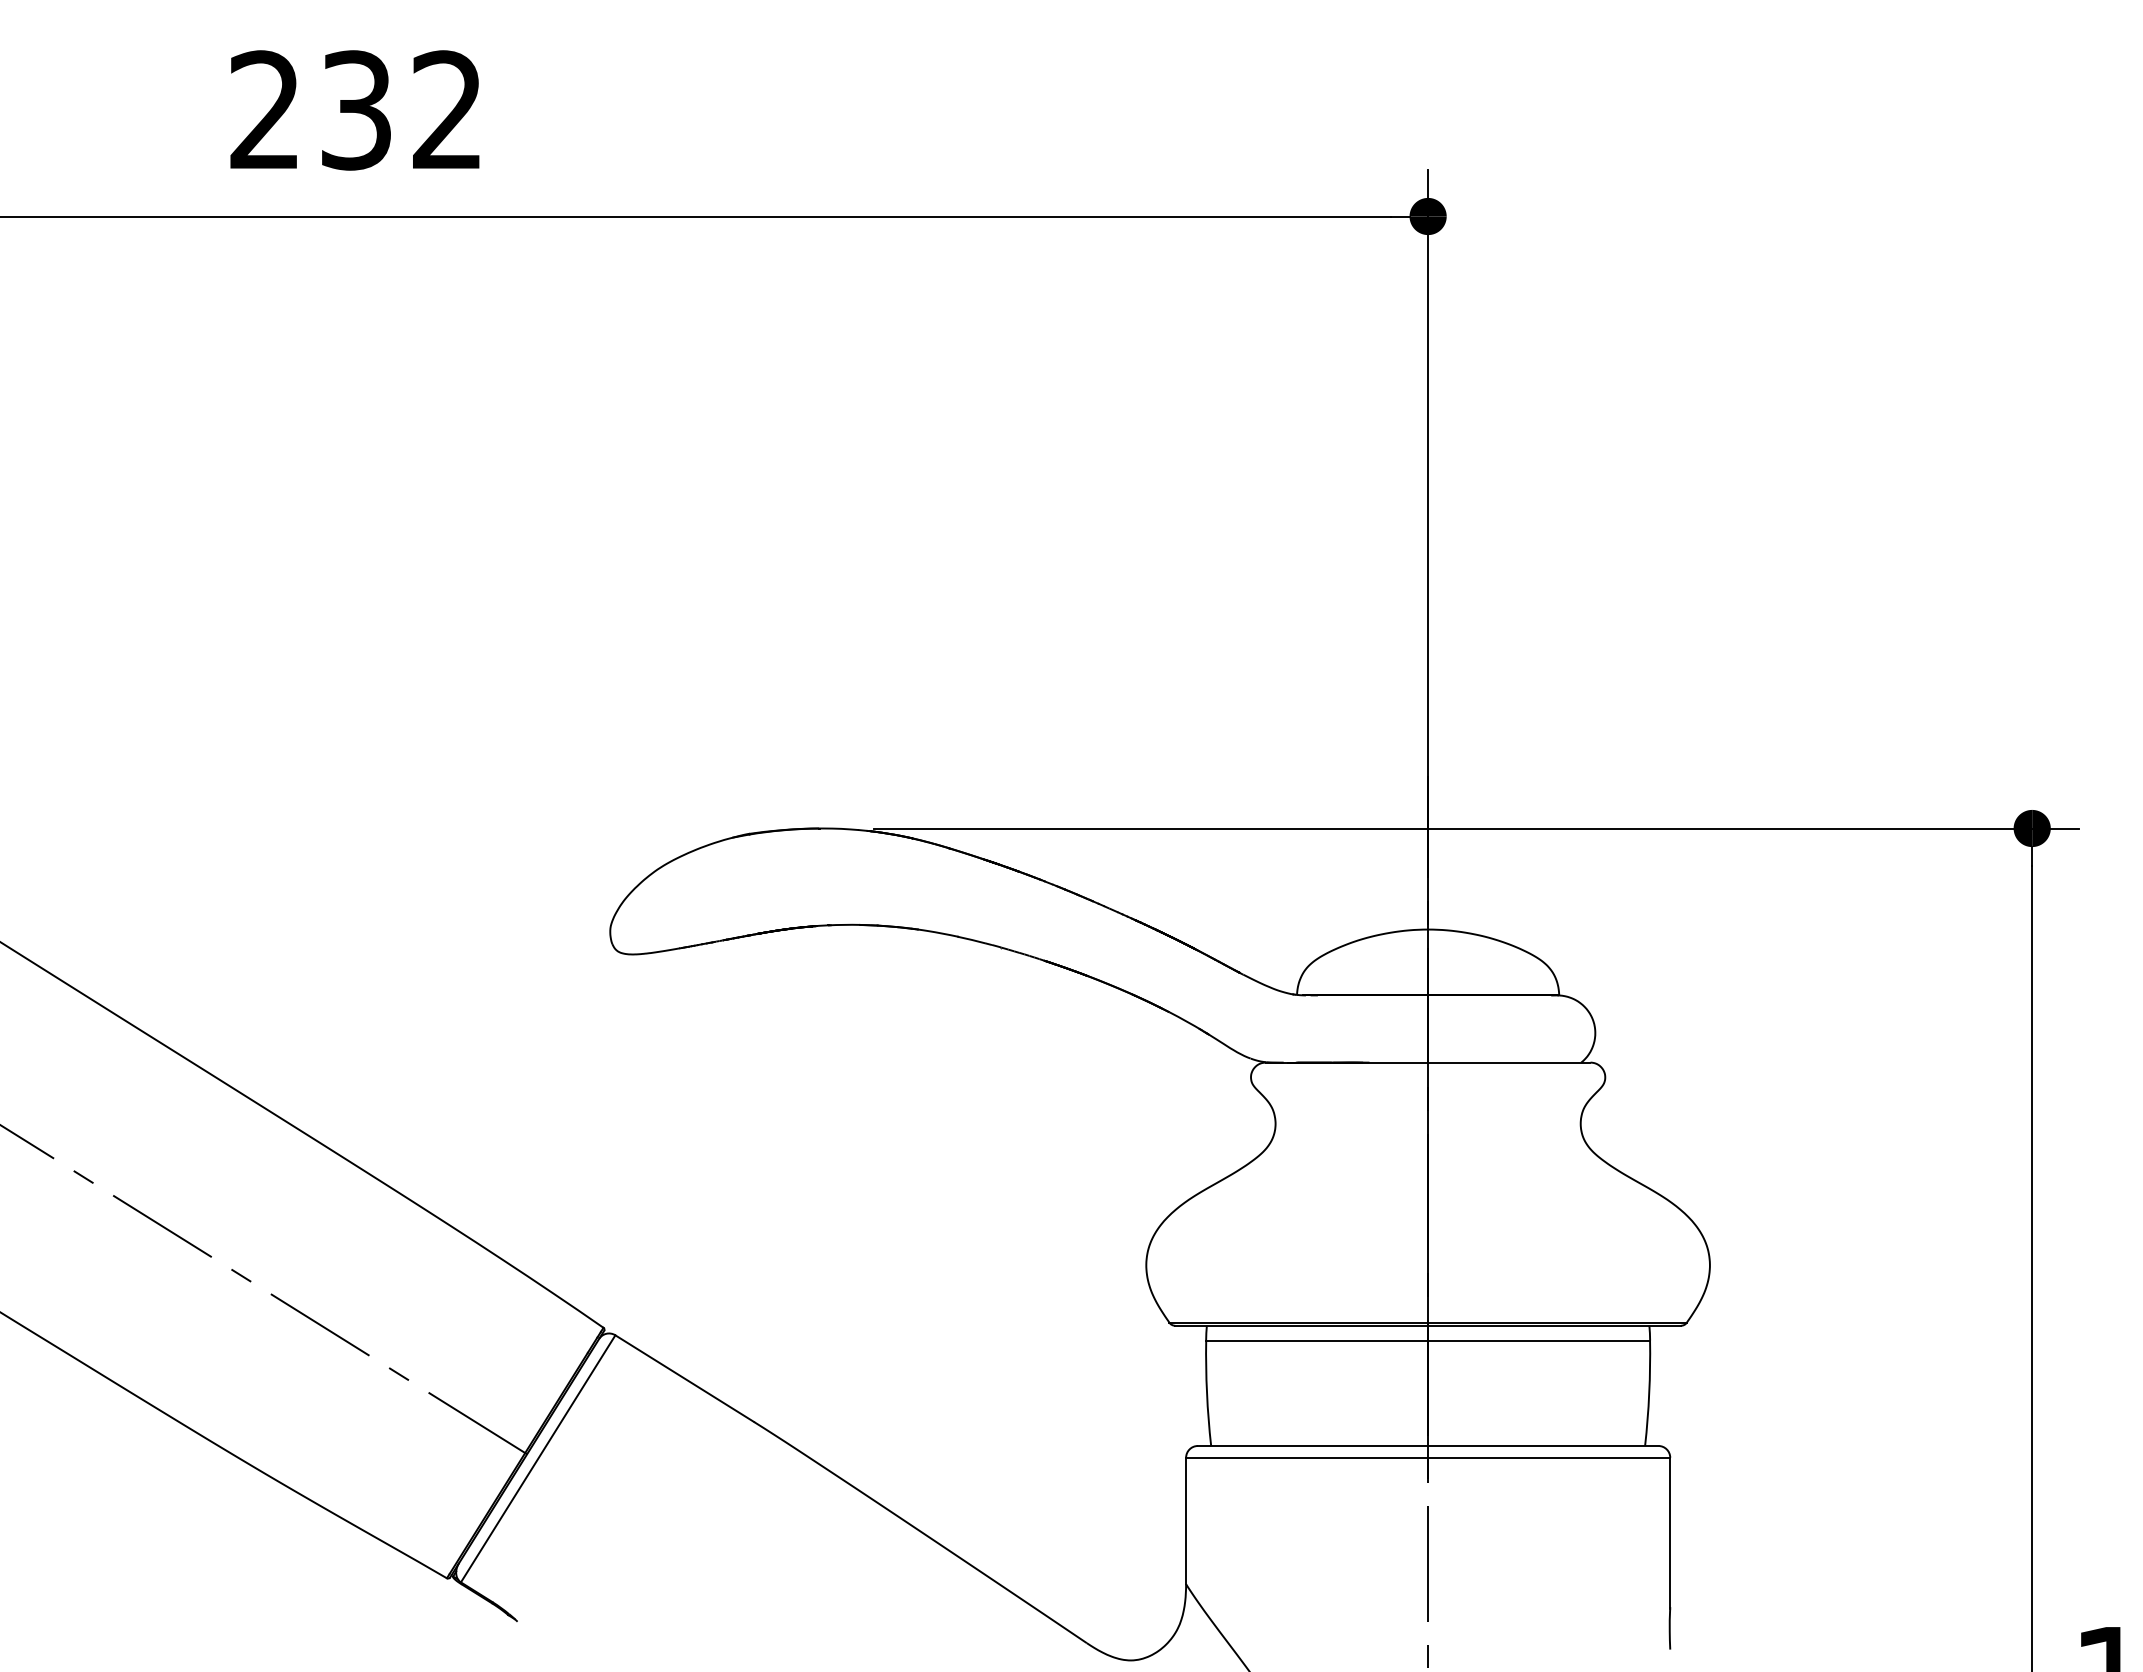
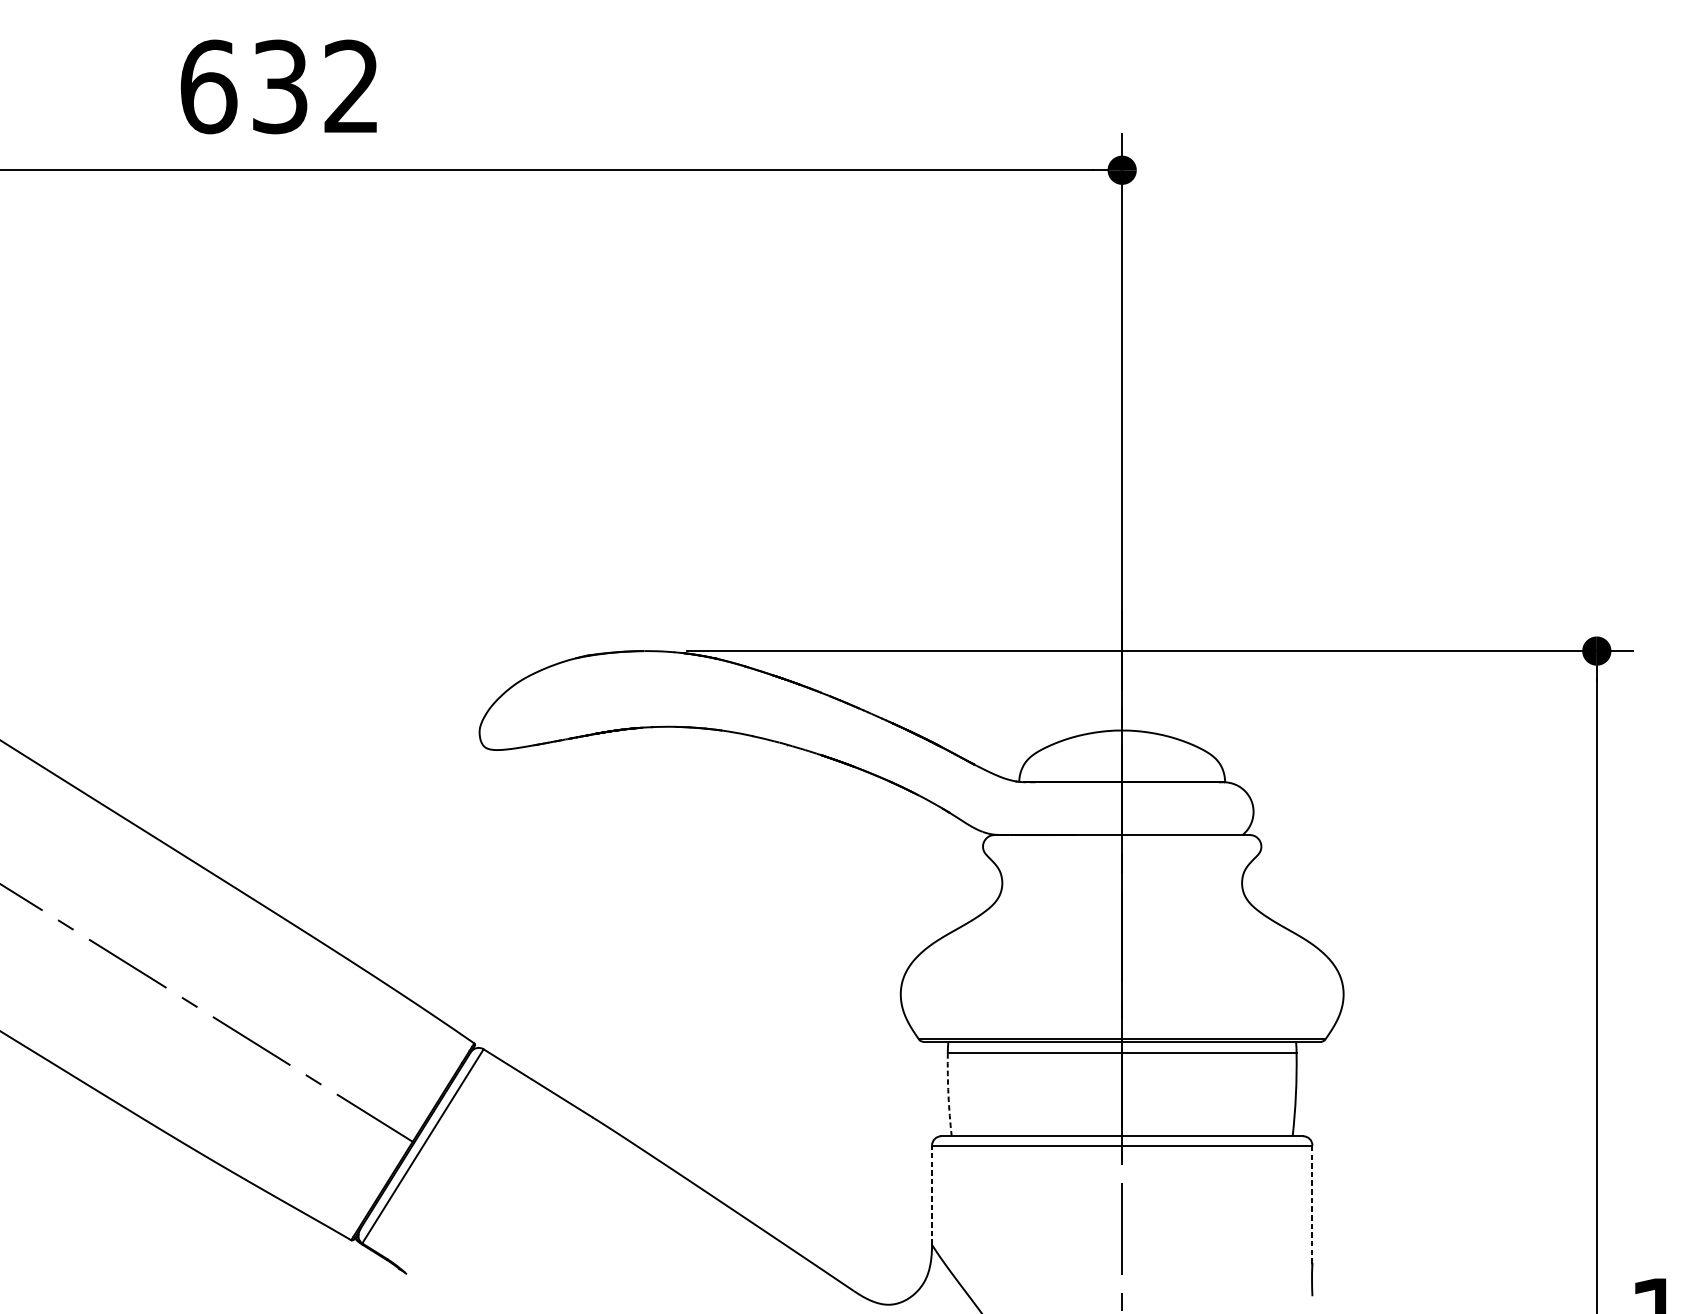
text: (266, 110) -> (209, 86), 232 -> 632
arc: (1207, 1393) -> (948, 1095), solid -> dashed
line: (1186, 1520) -> (932, 1194), solid -> dashed
line: (1670, 1532) -> (1312, 1204), solid -> dashed

